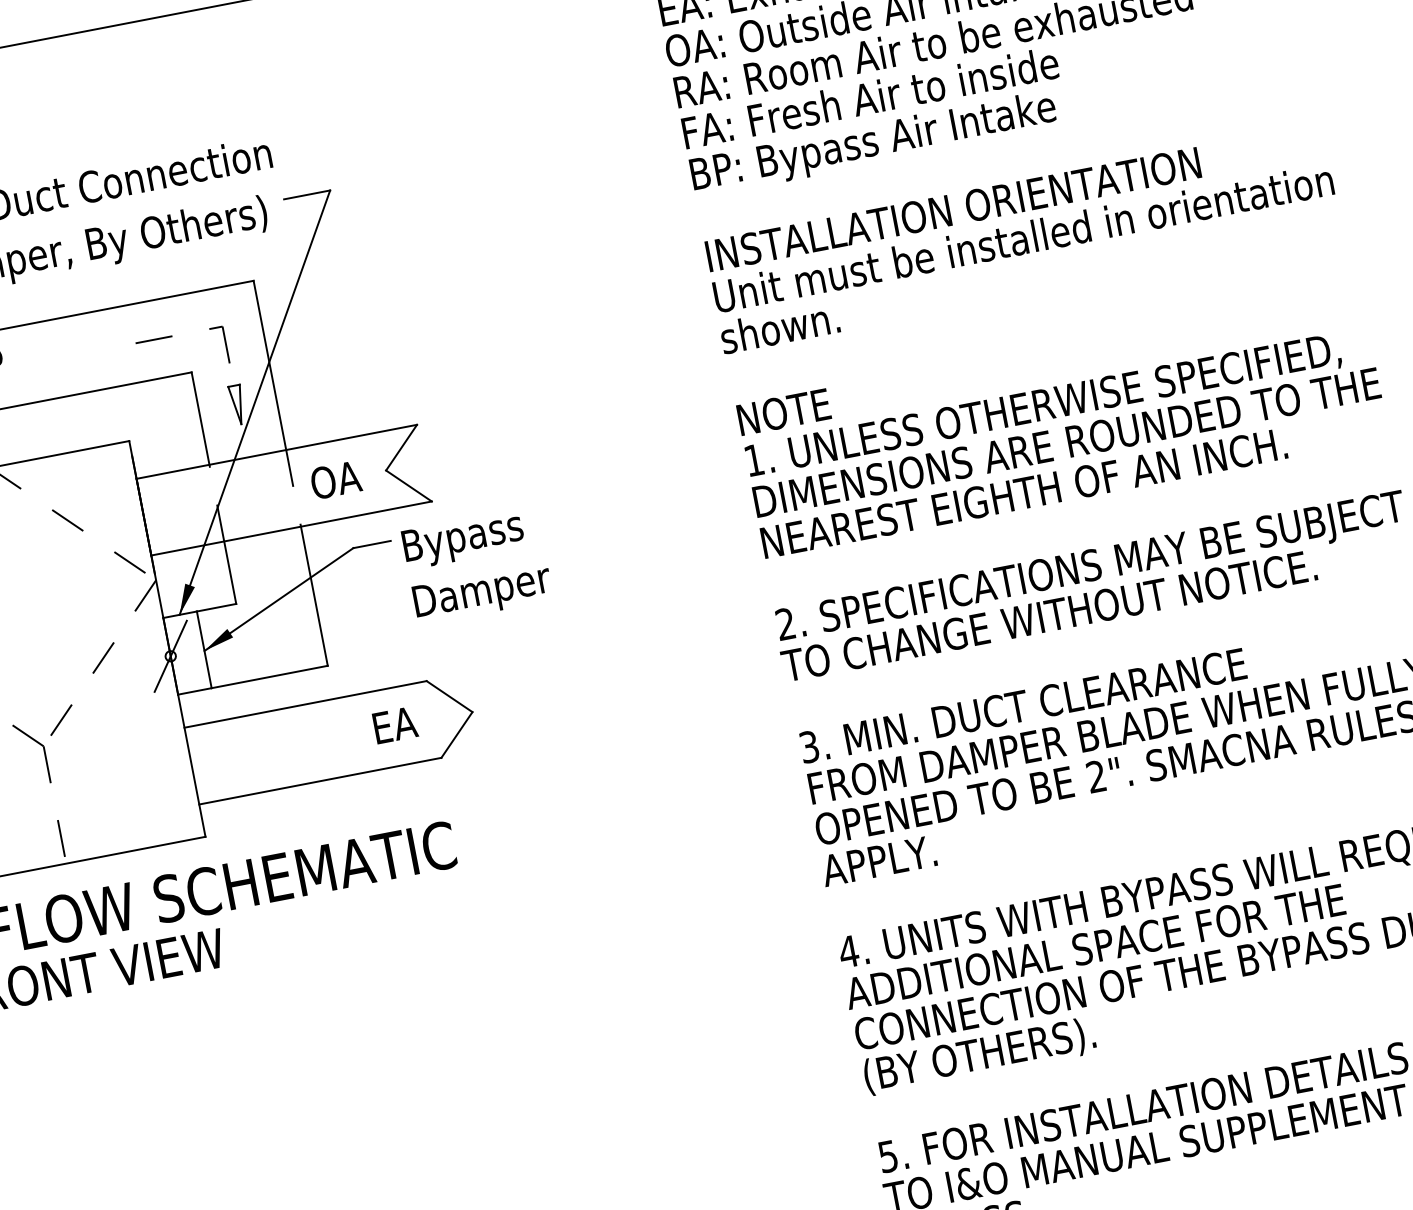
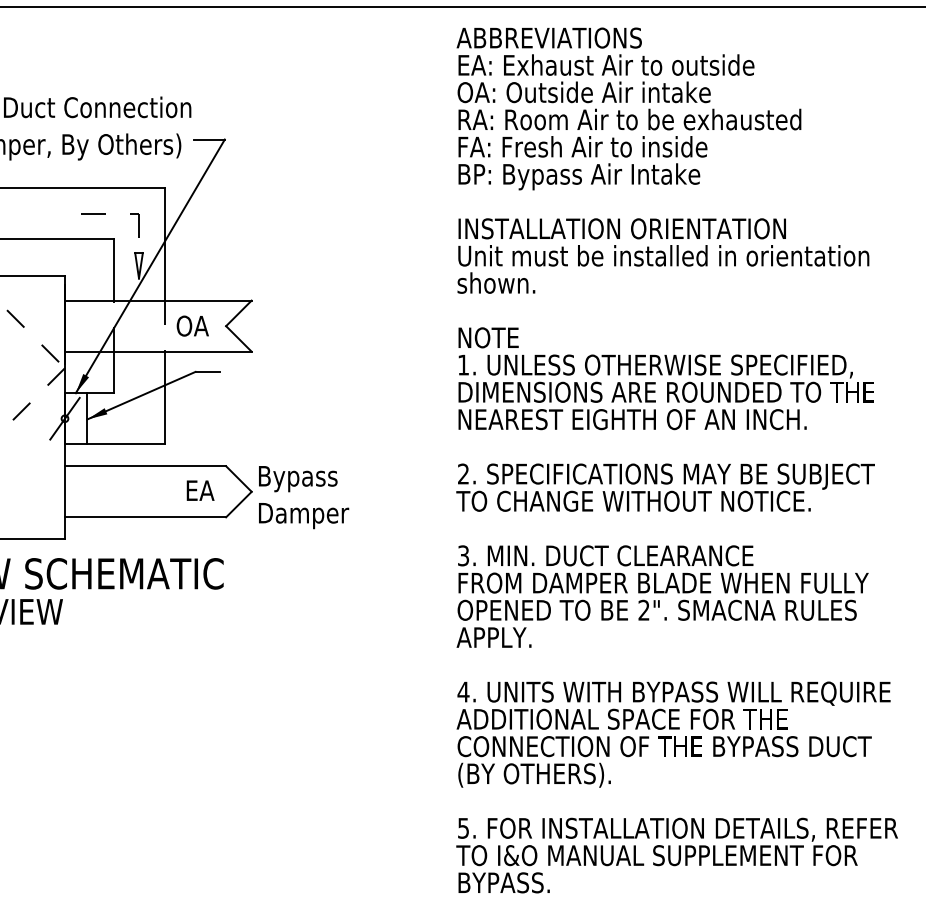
text: (478, 565) -> (304, 497), moved

